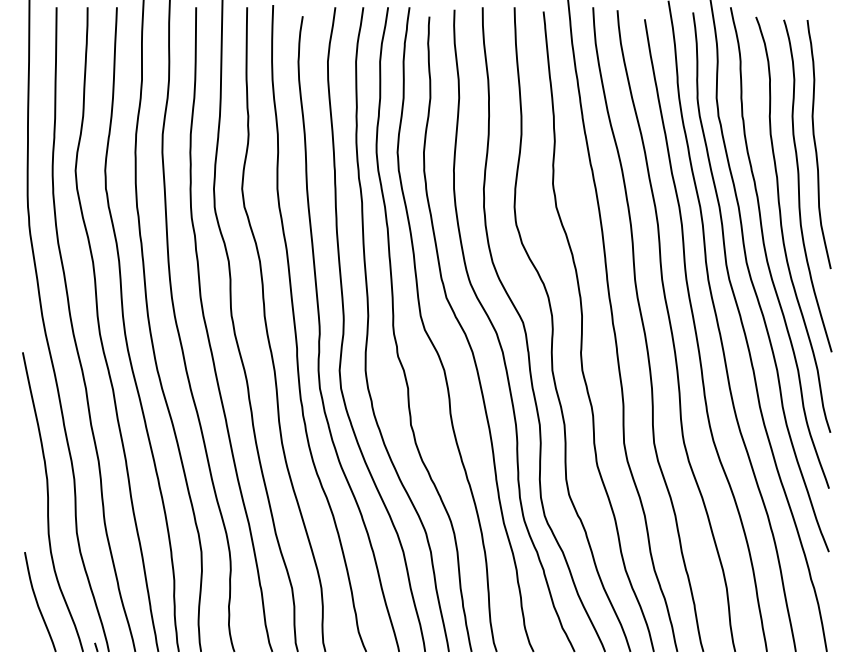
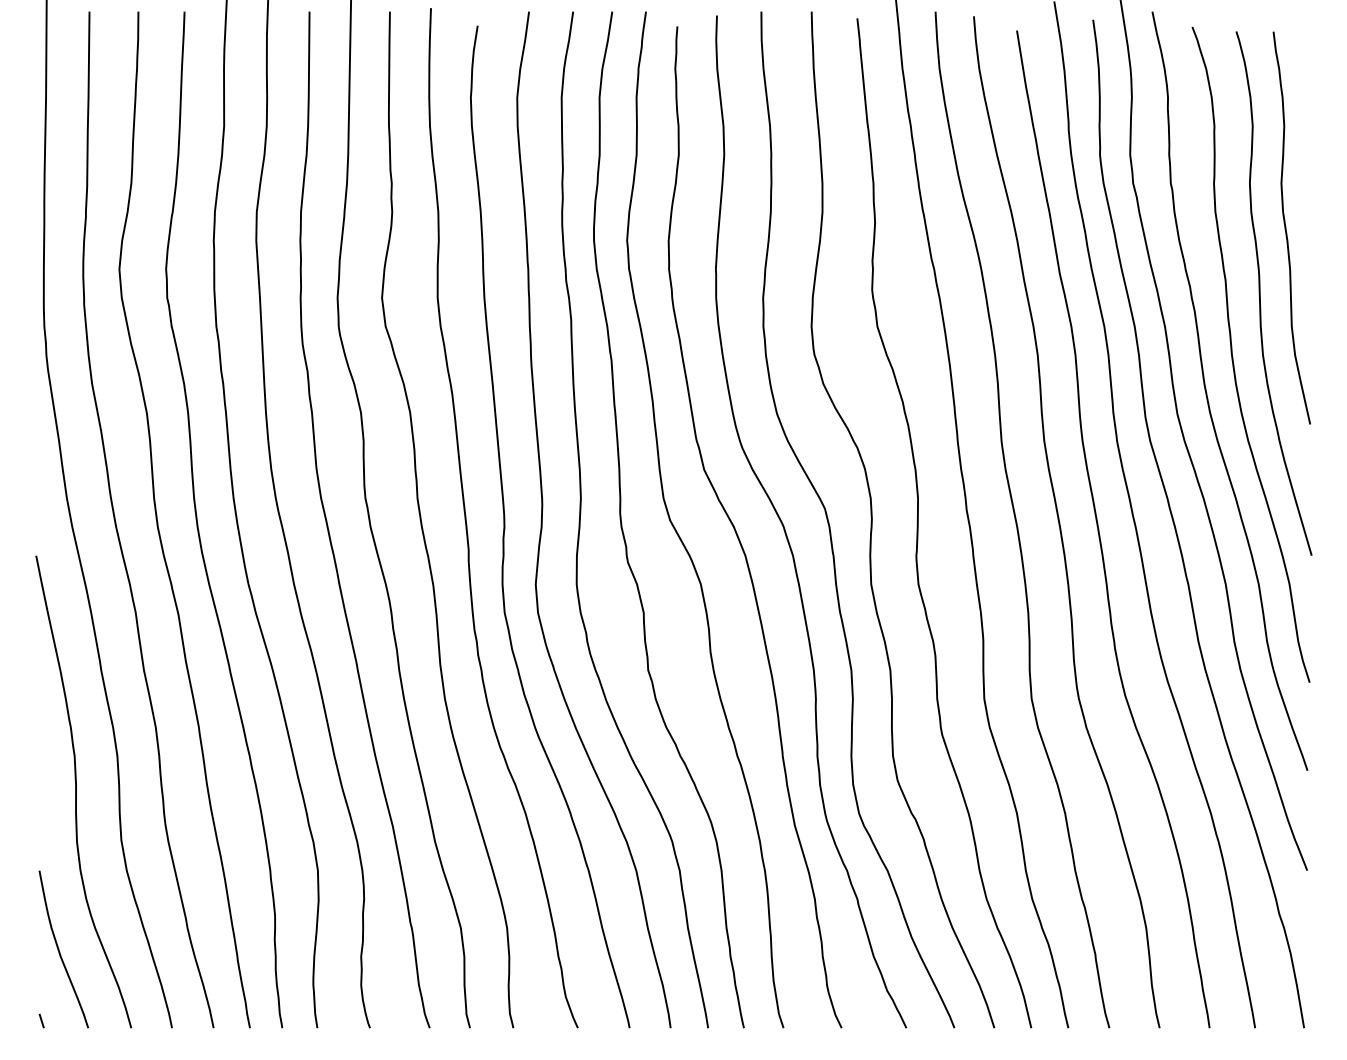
line: (96, 646) -> (41, 1019), moved

